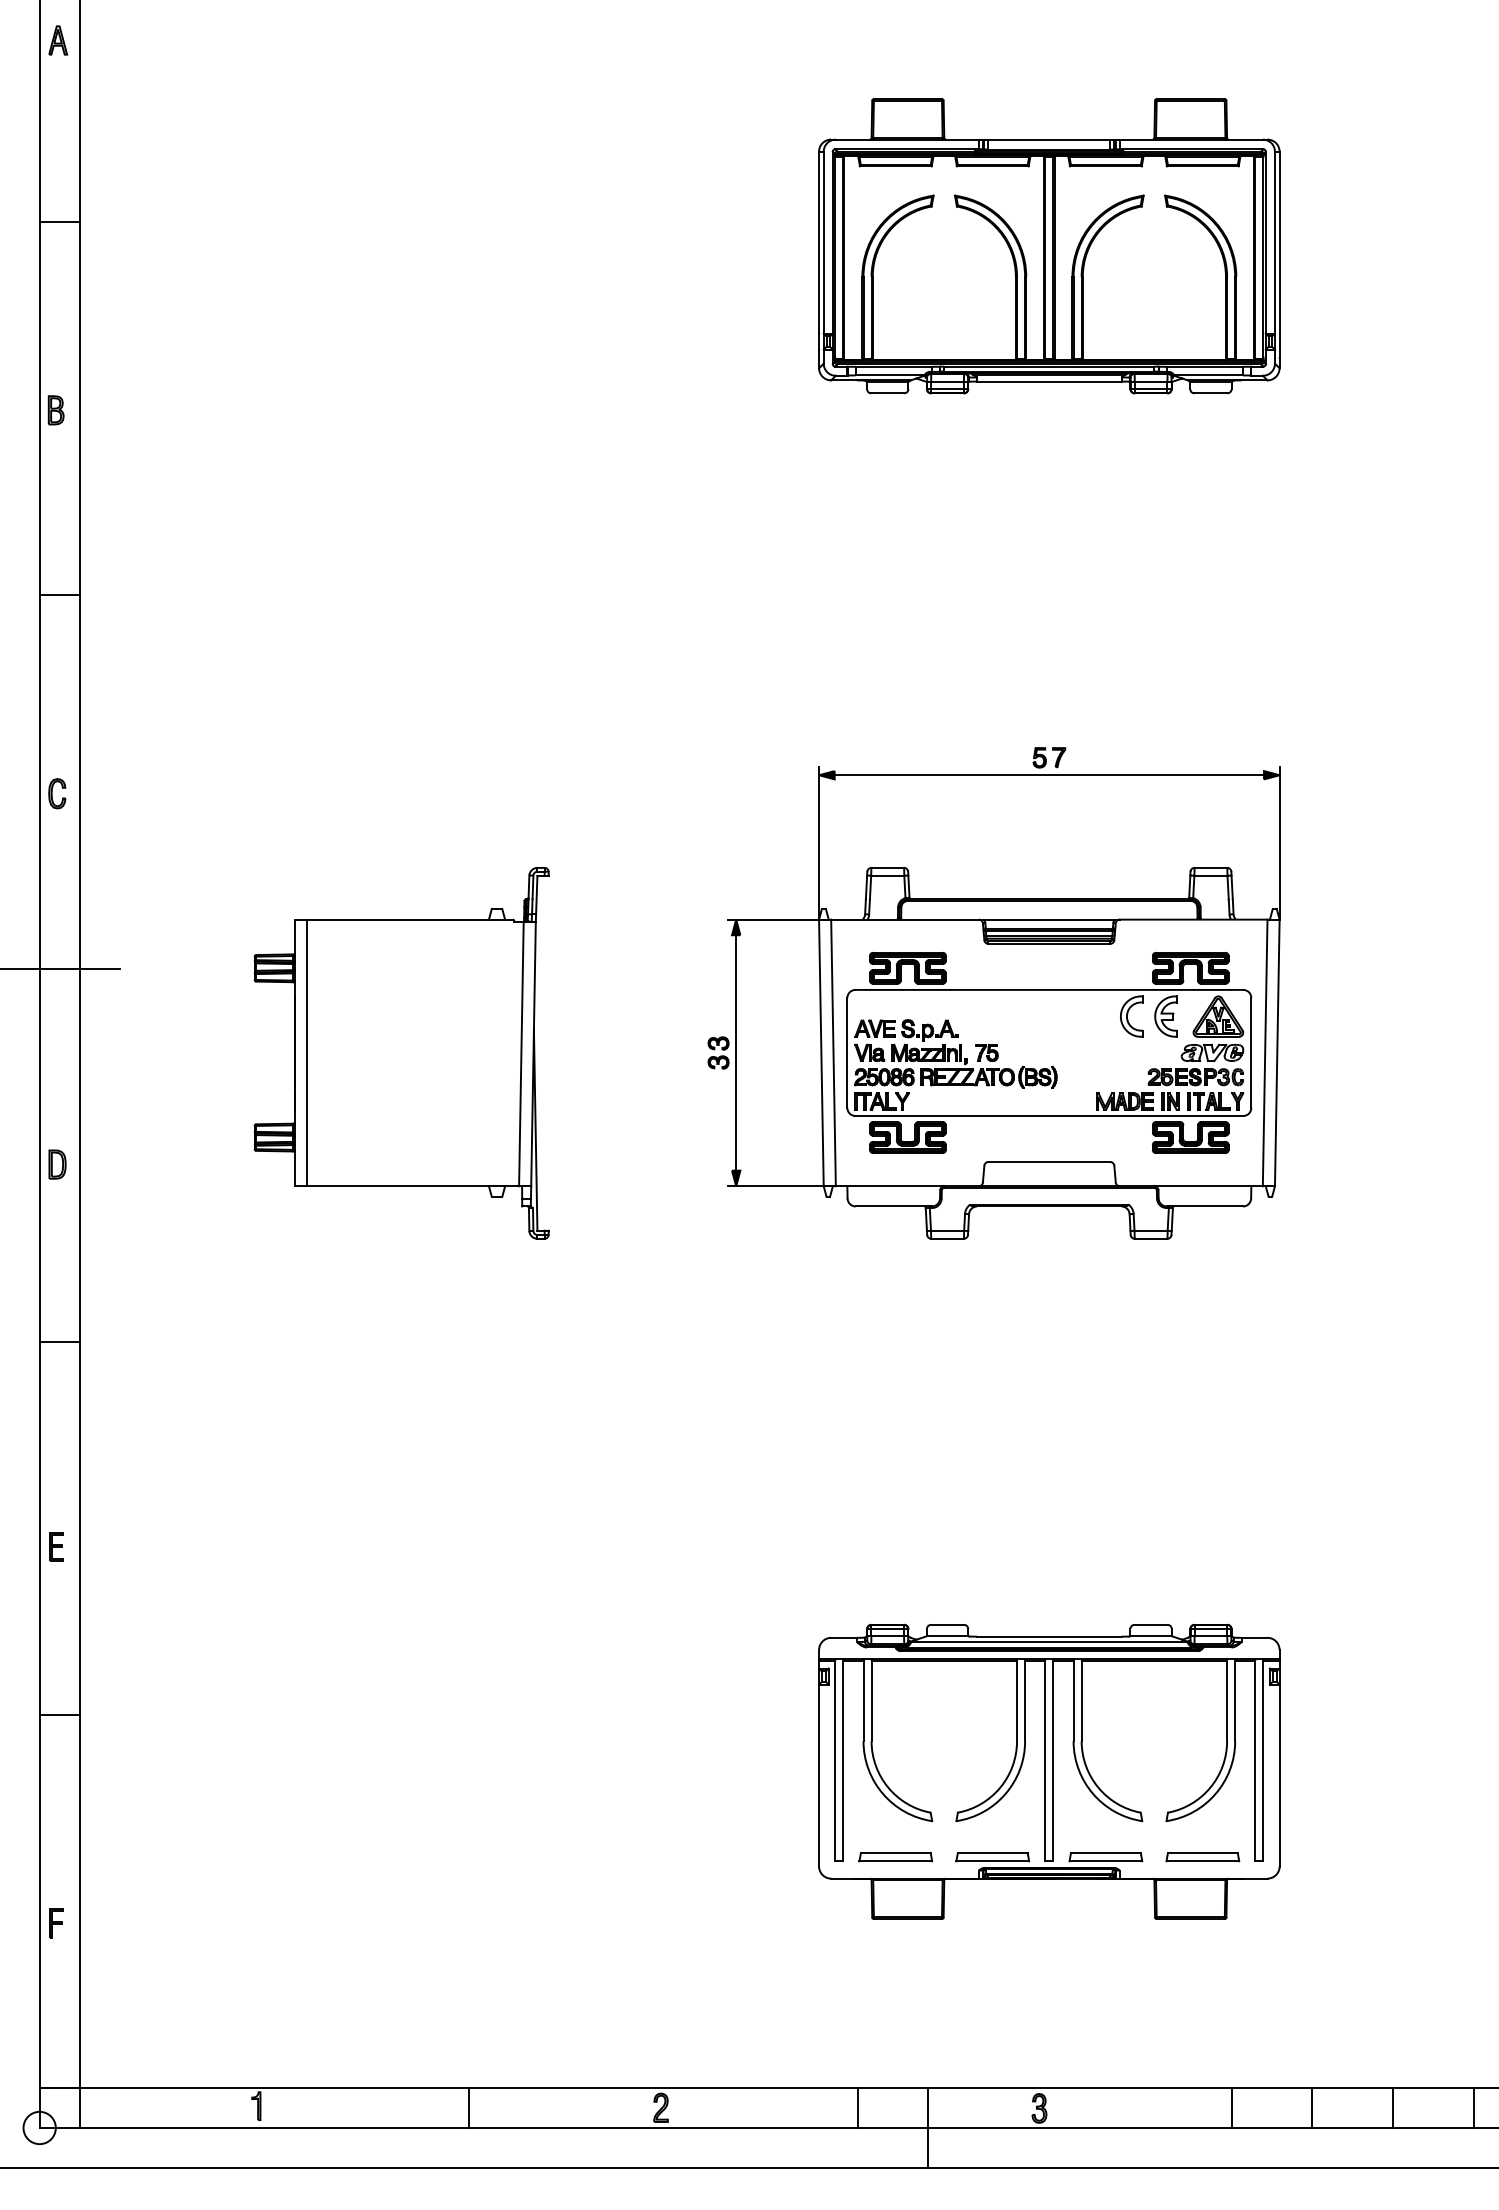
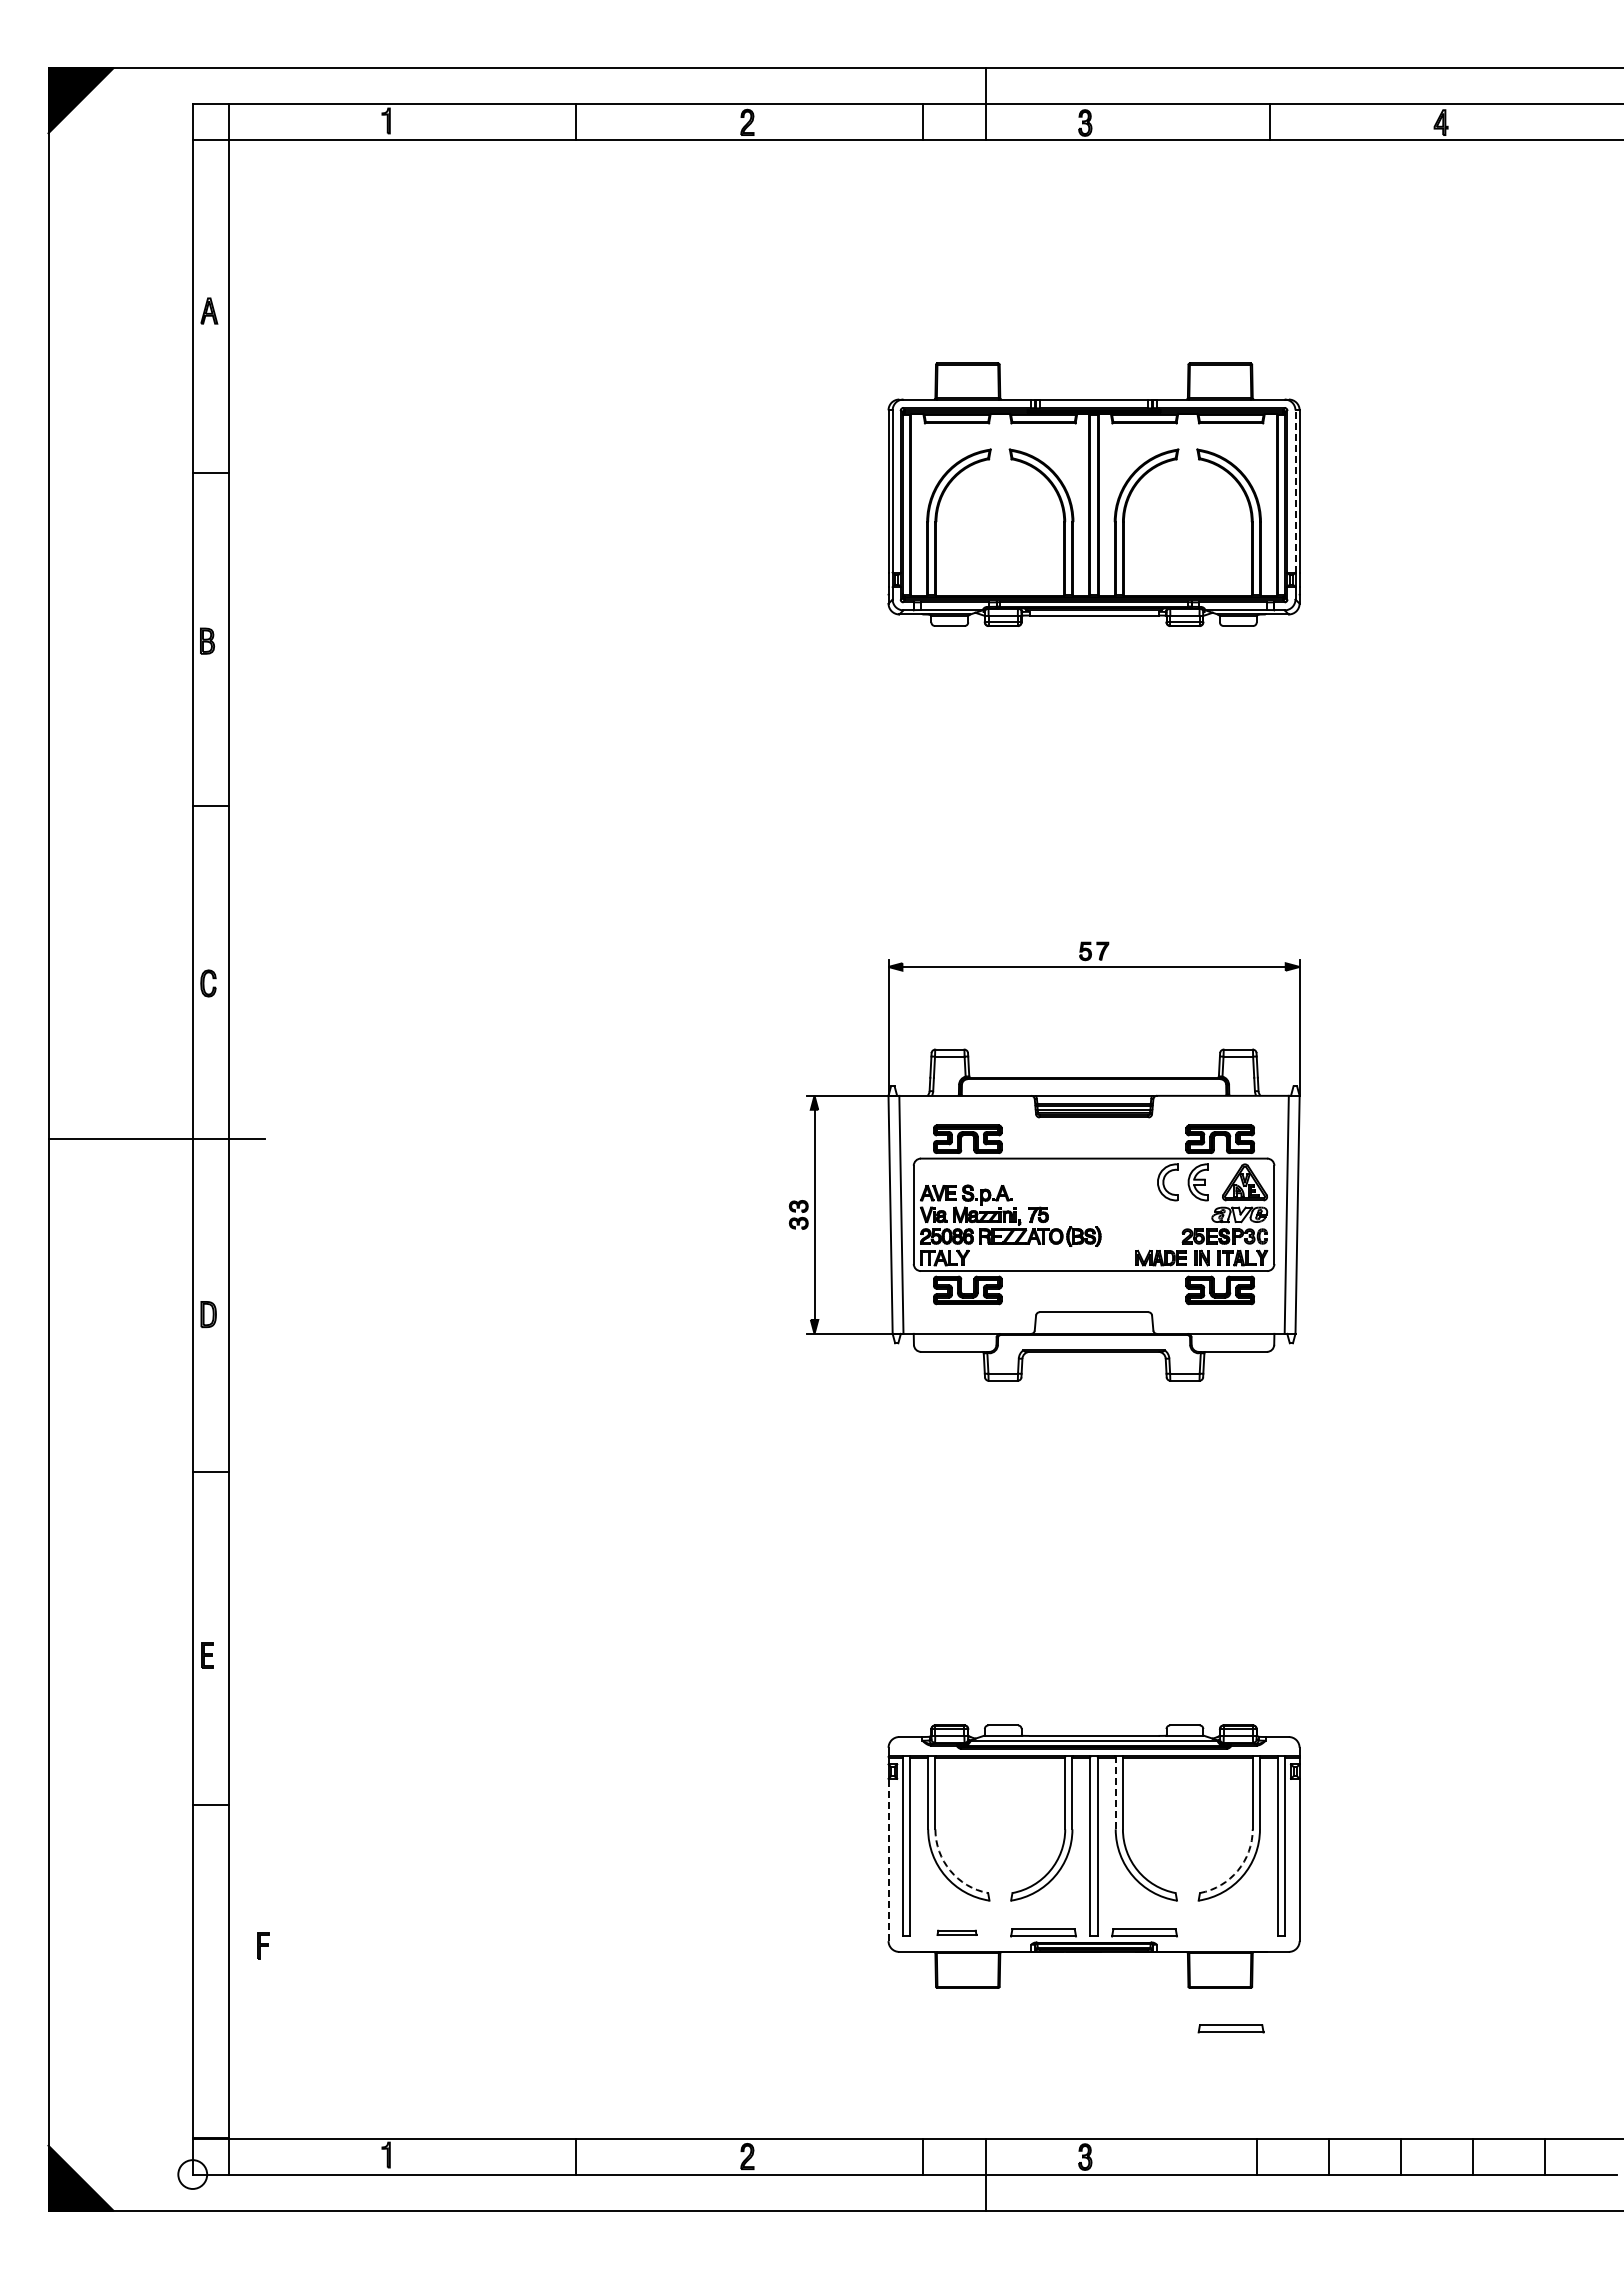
line: (1274, 242) -> (1295, 491), solid -> dashed
part: (401, 1052) -> (515, 1214), removed
line: (1073, 1701) -> (1115, 1793), solid -> dashed
line: (819, 1775) -> (888, 1859), solid -> dashed
arc: (888, 1787) -> (950, 1870), solid -> dashed
arc: (1210, 1787) -> (1237, 1870), solid -> dashed
part: (895, 1856) -> (956, 1932), size x0.6
part: (1202, 1856) -> (1230, 2028), moved
part: (56, 1922) -> (263, 1945), moved

